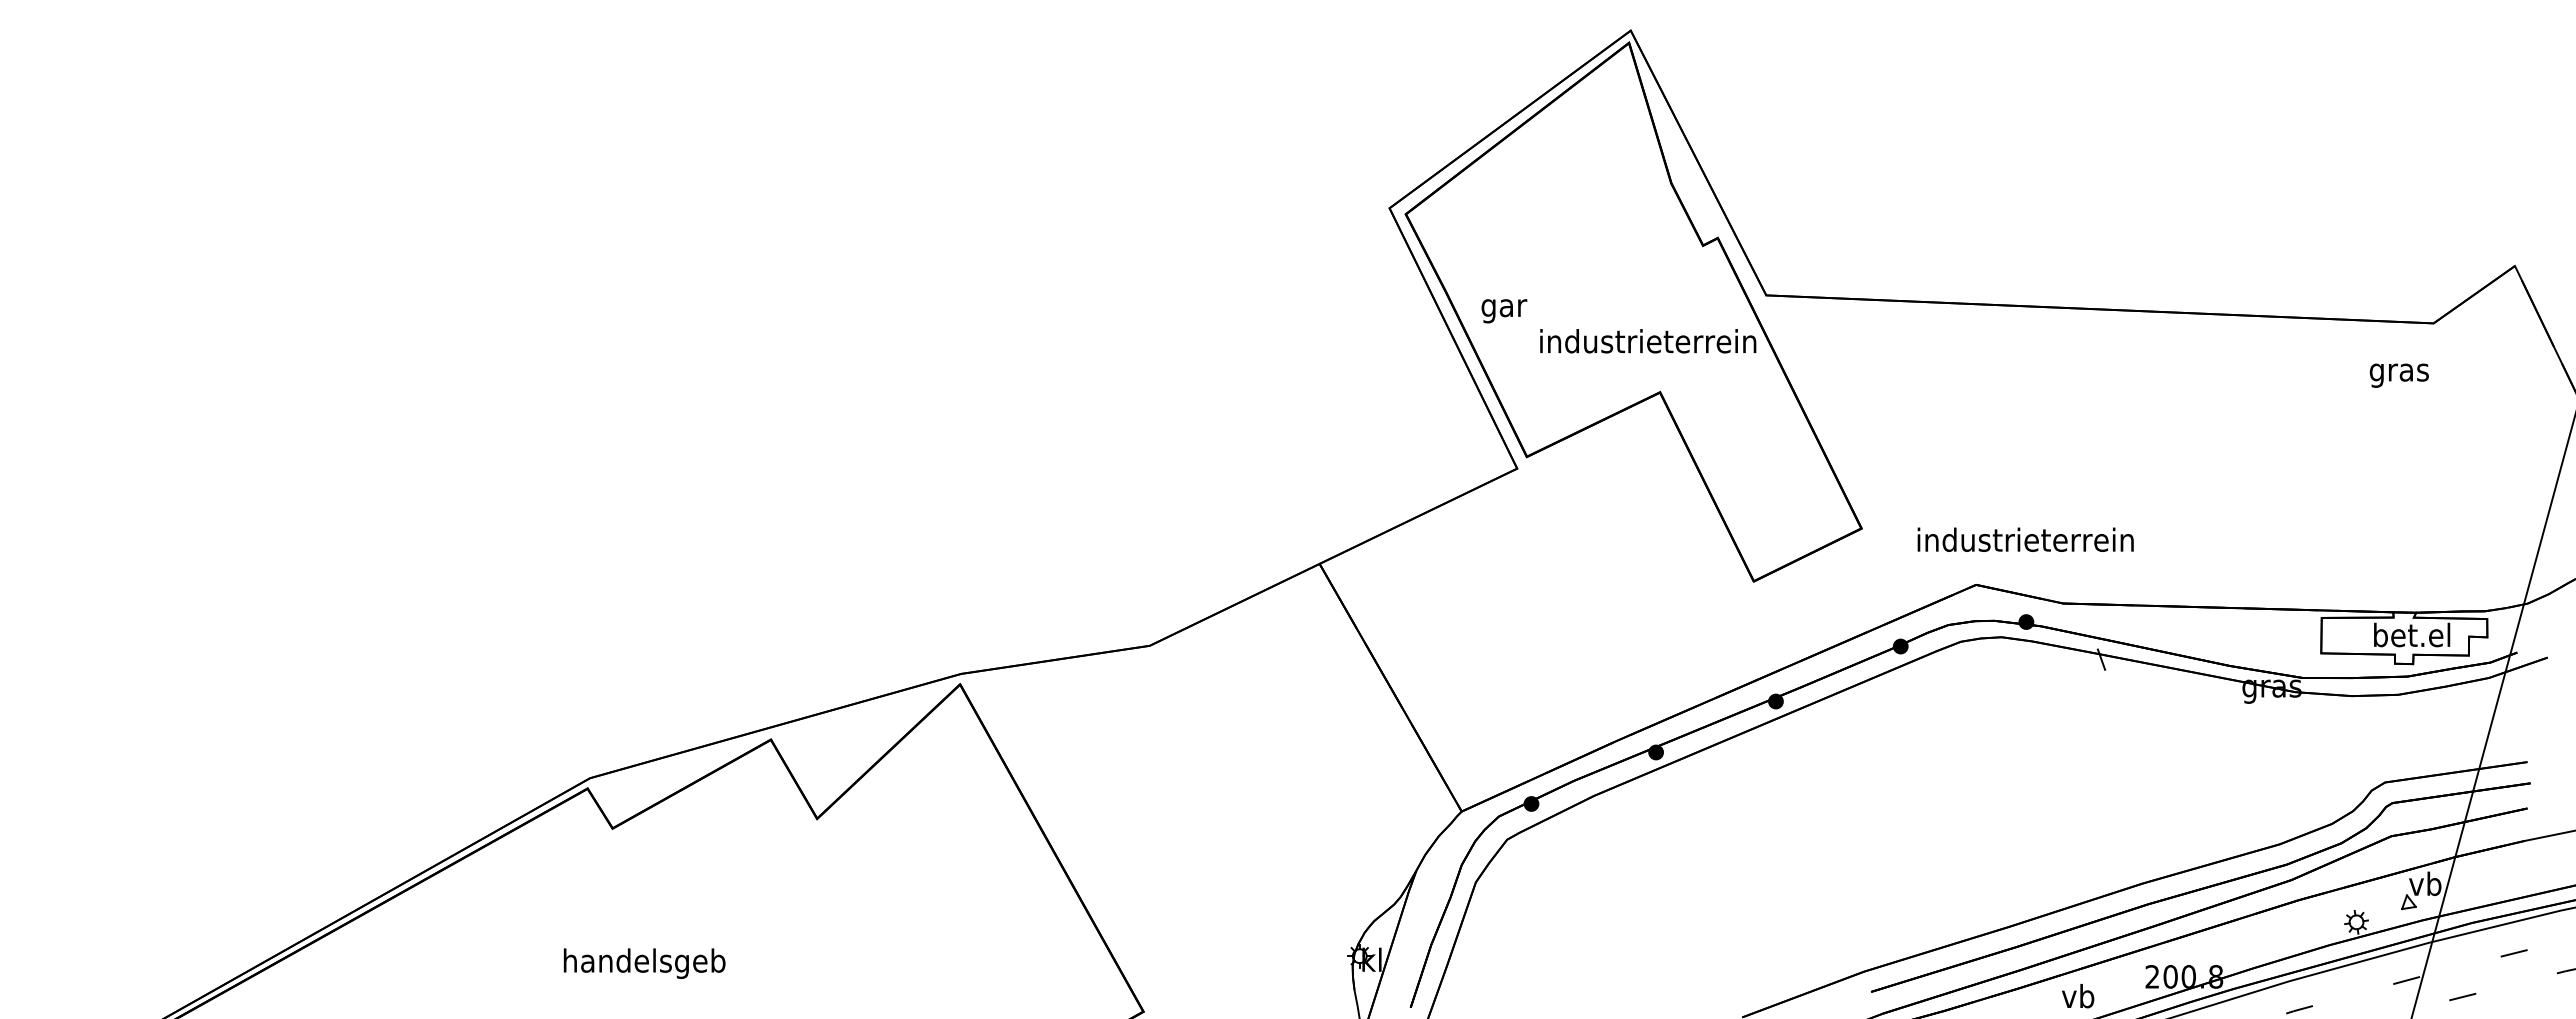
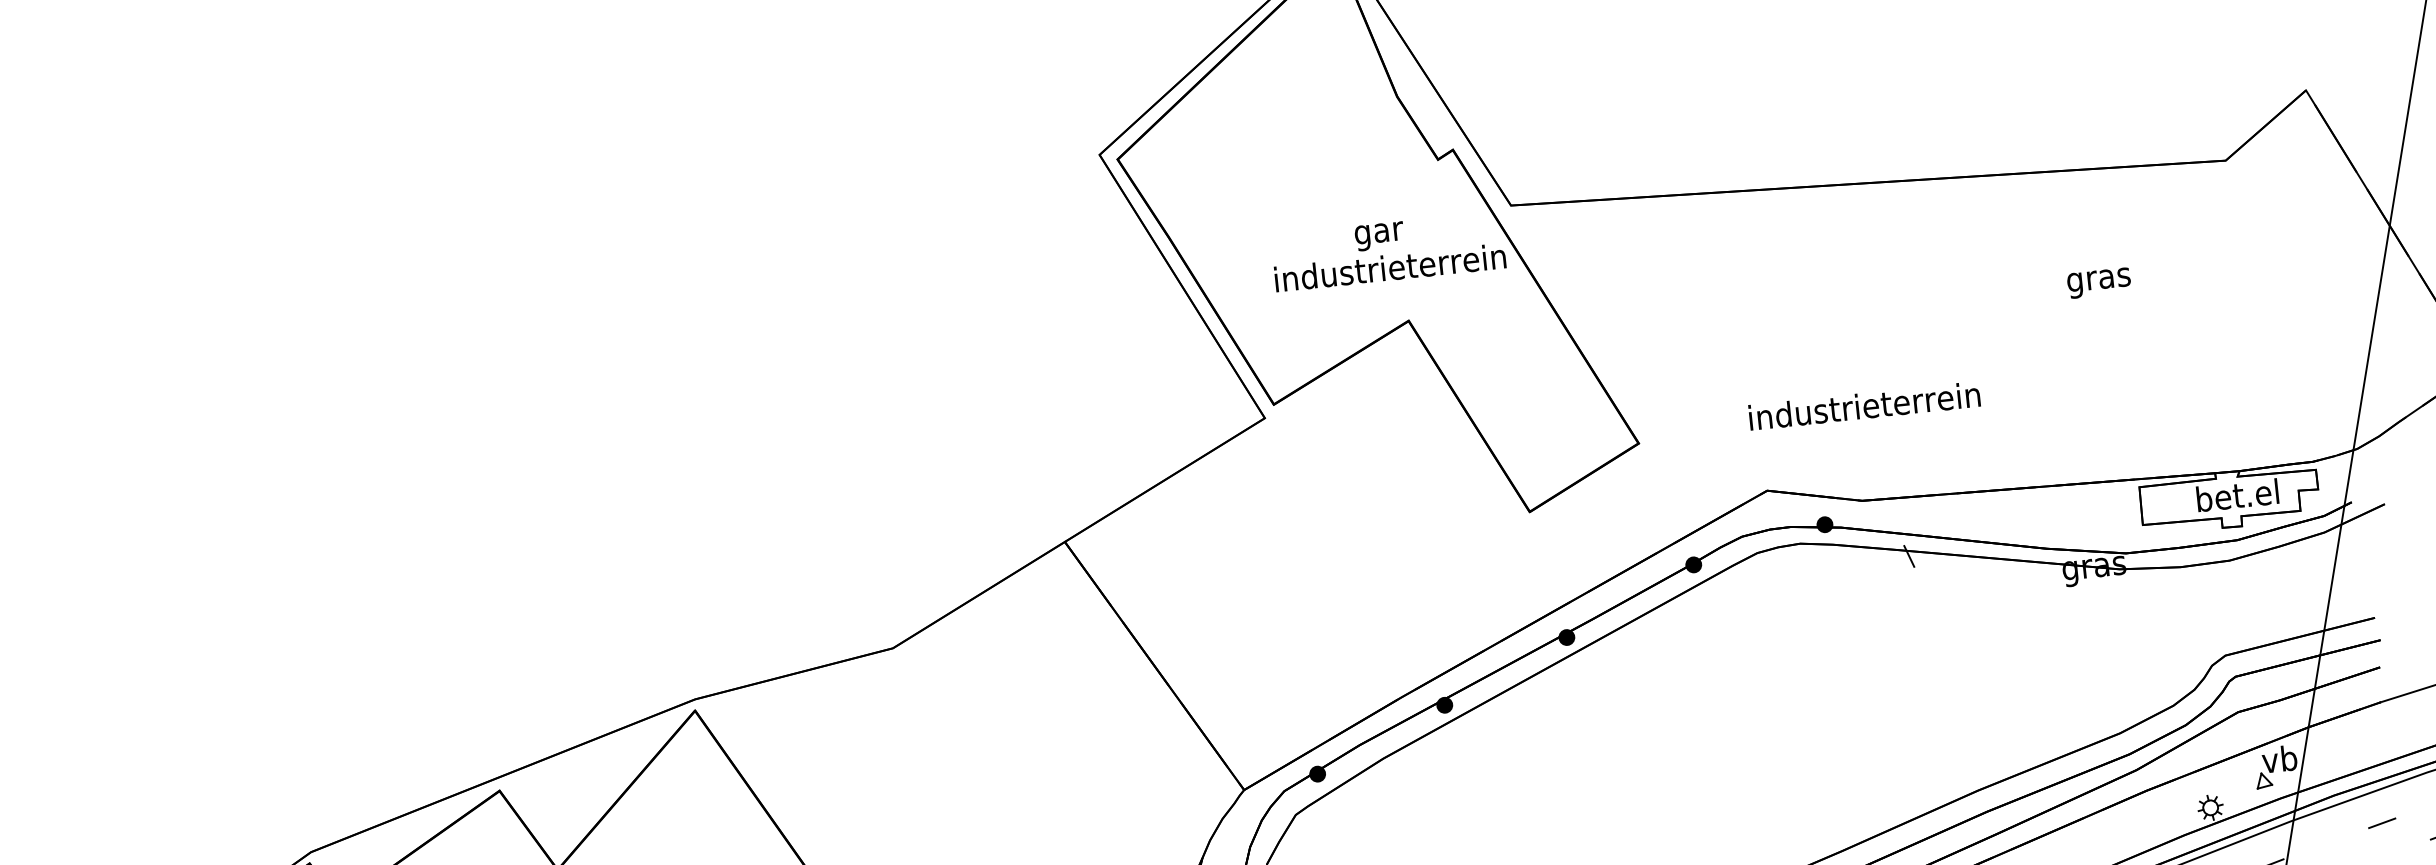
text: (1504, 311) -> (1379, 236), moved
text: (2398, 375) -> (2098, 283), moved
text: (2025, 539) -> (1864, 405), moved

